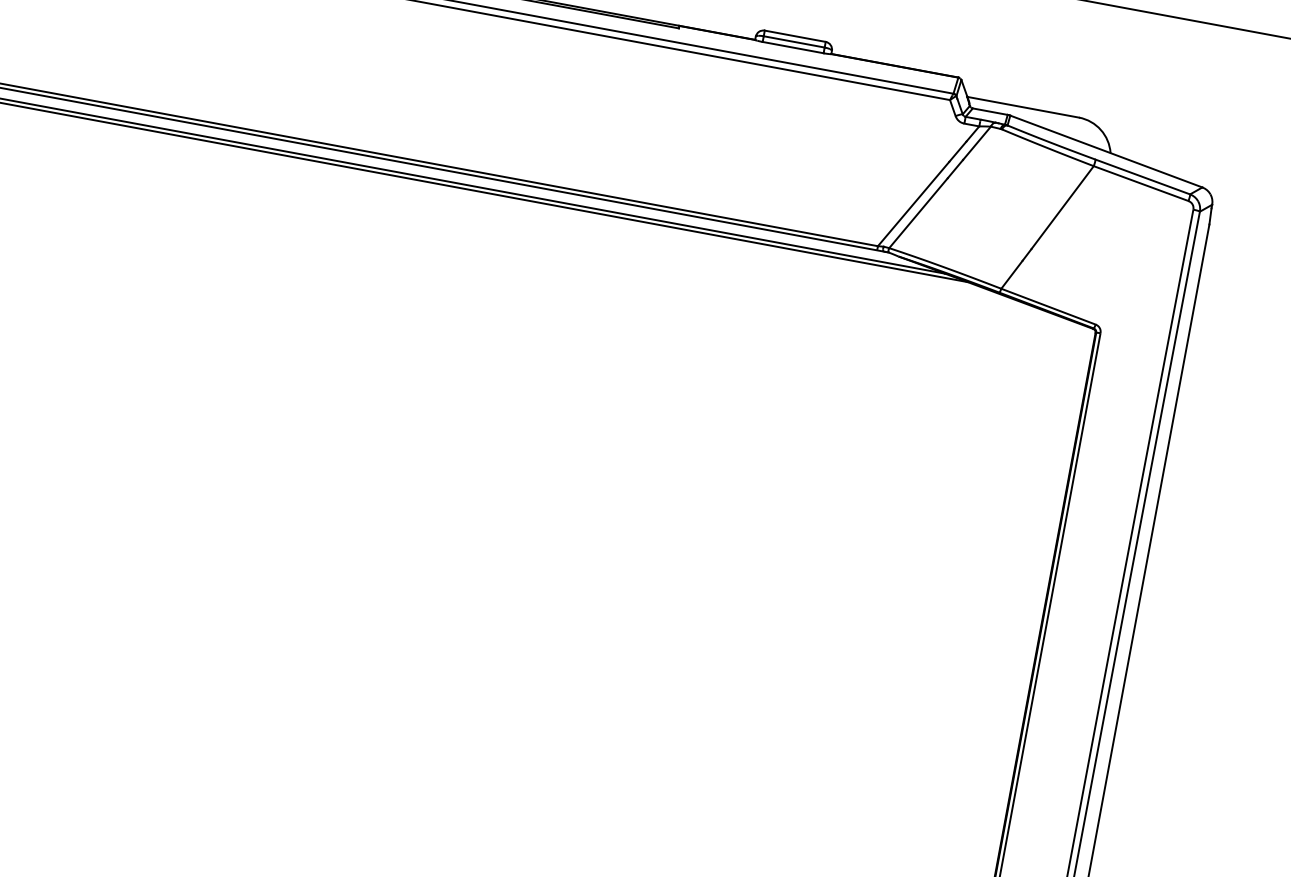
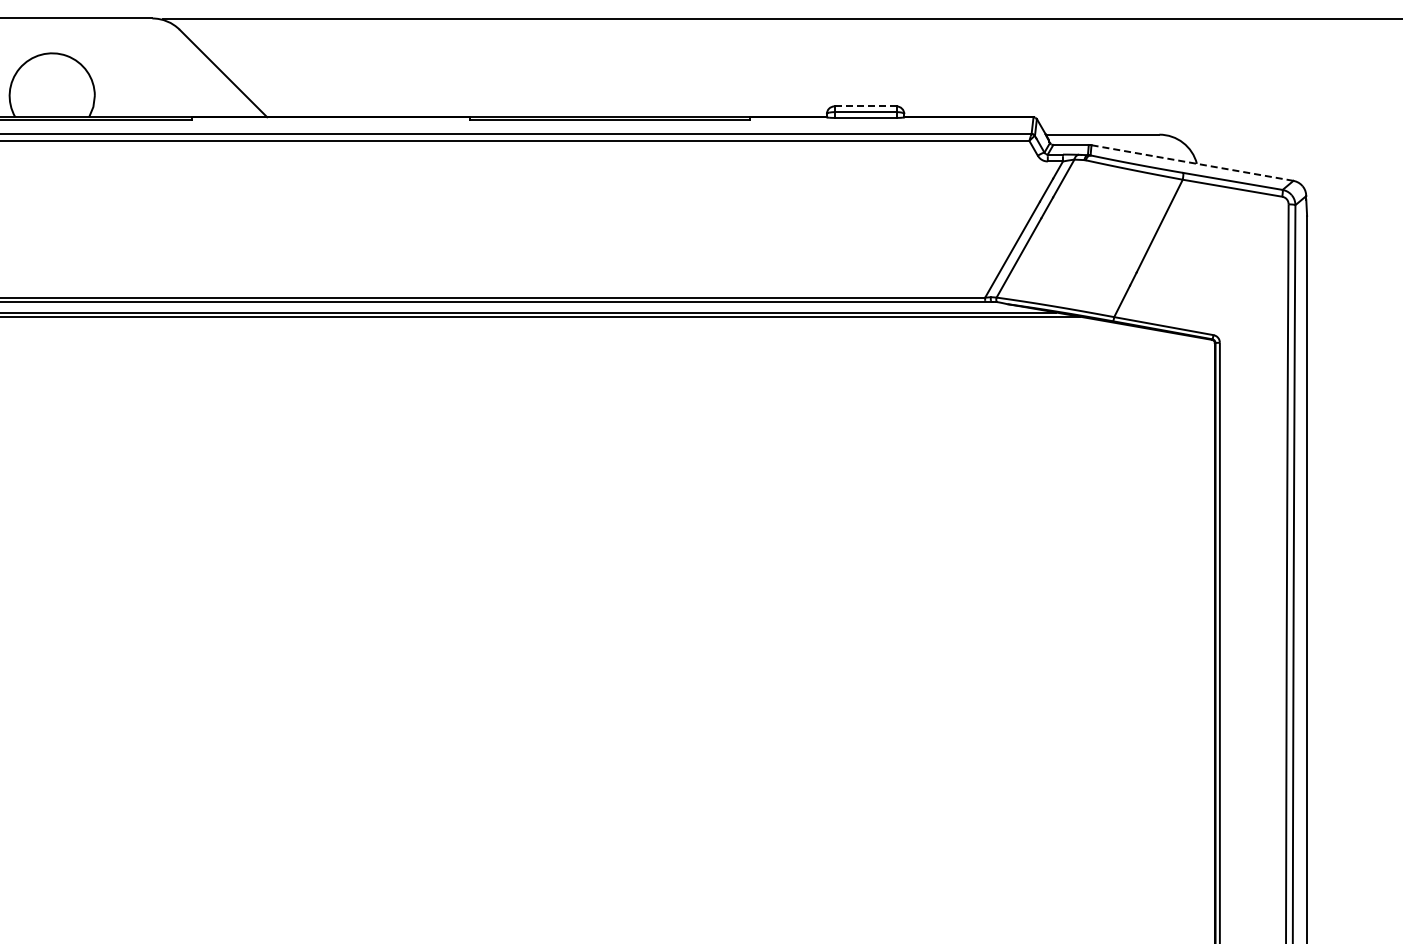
line: (795, 36) -> (865, 106), solid -> dashed
line: (1106, 151) -> (1192, 163), solid -> dashed

